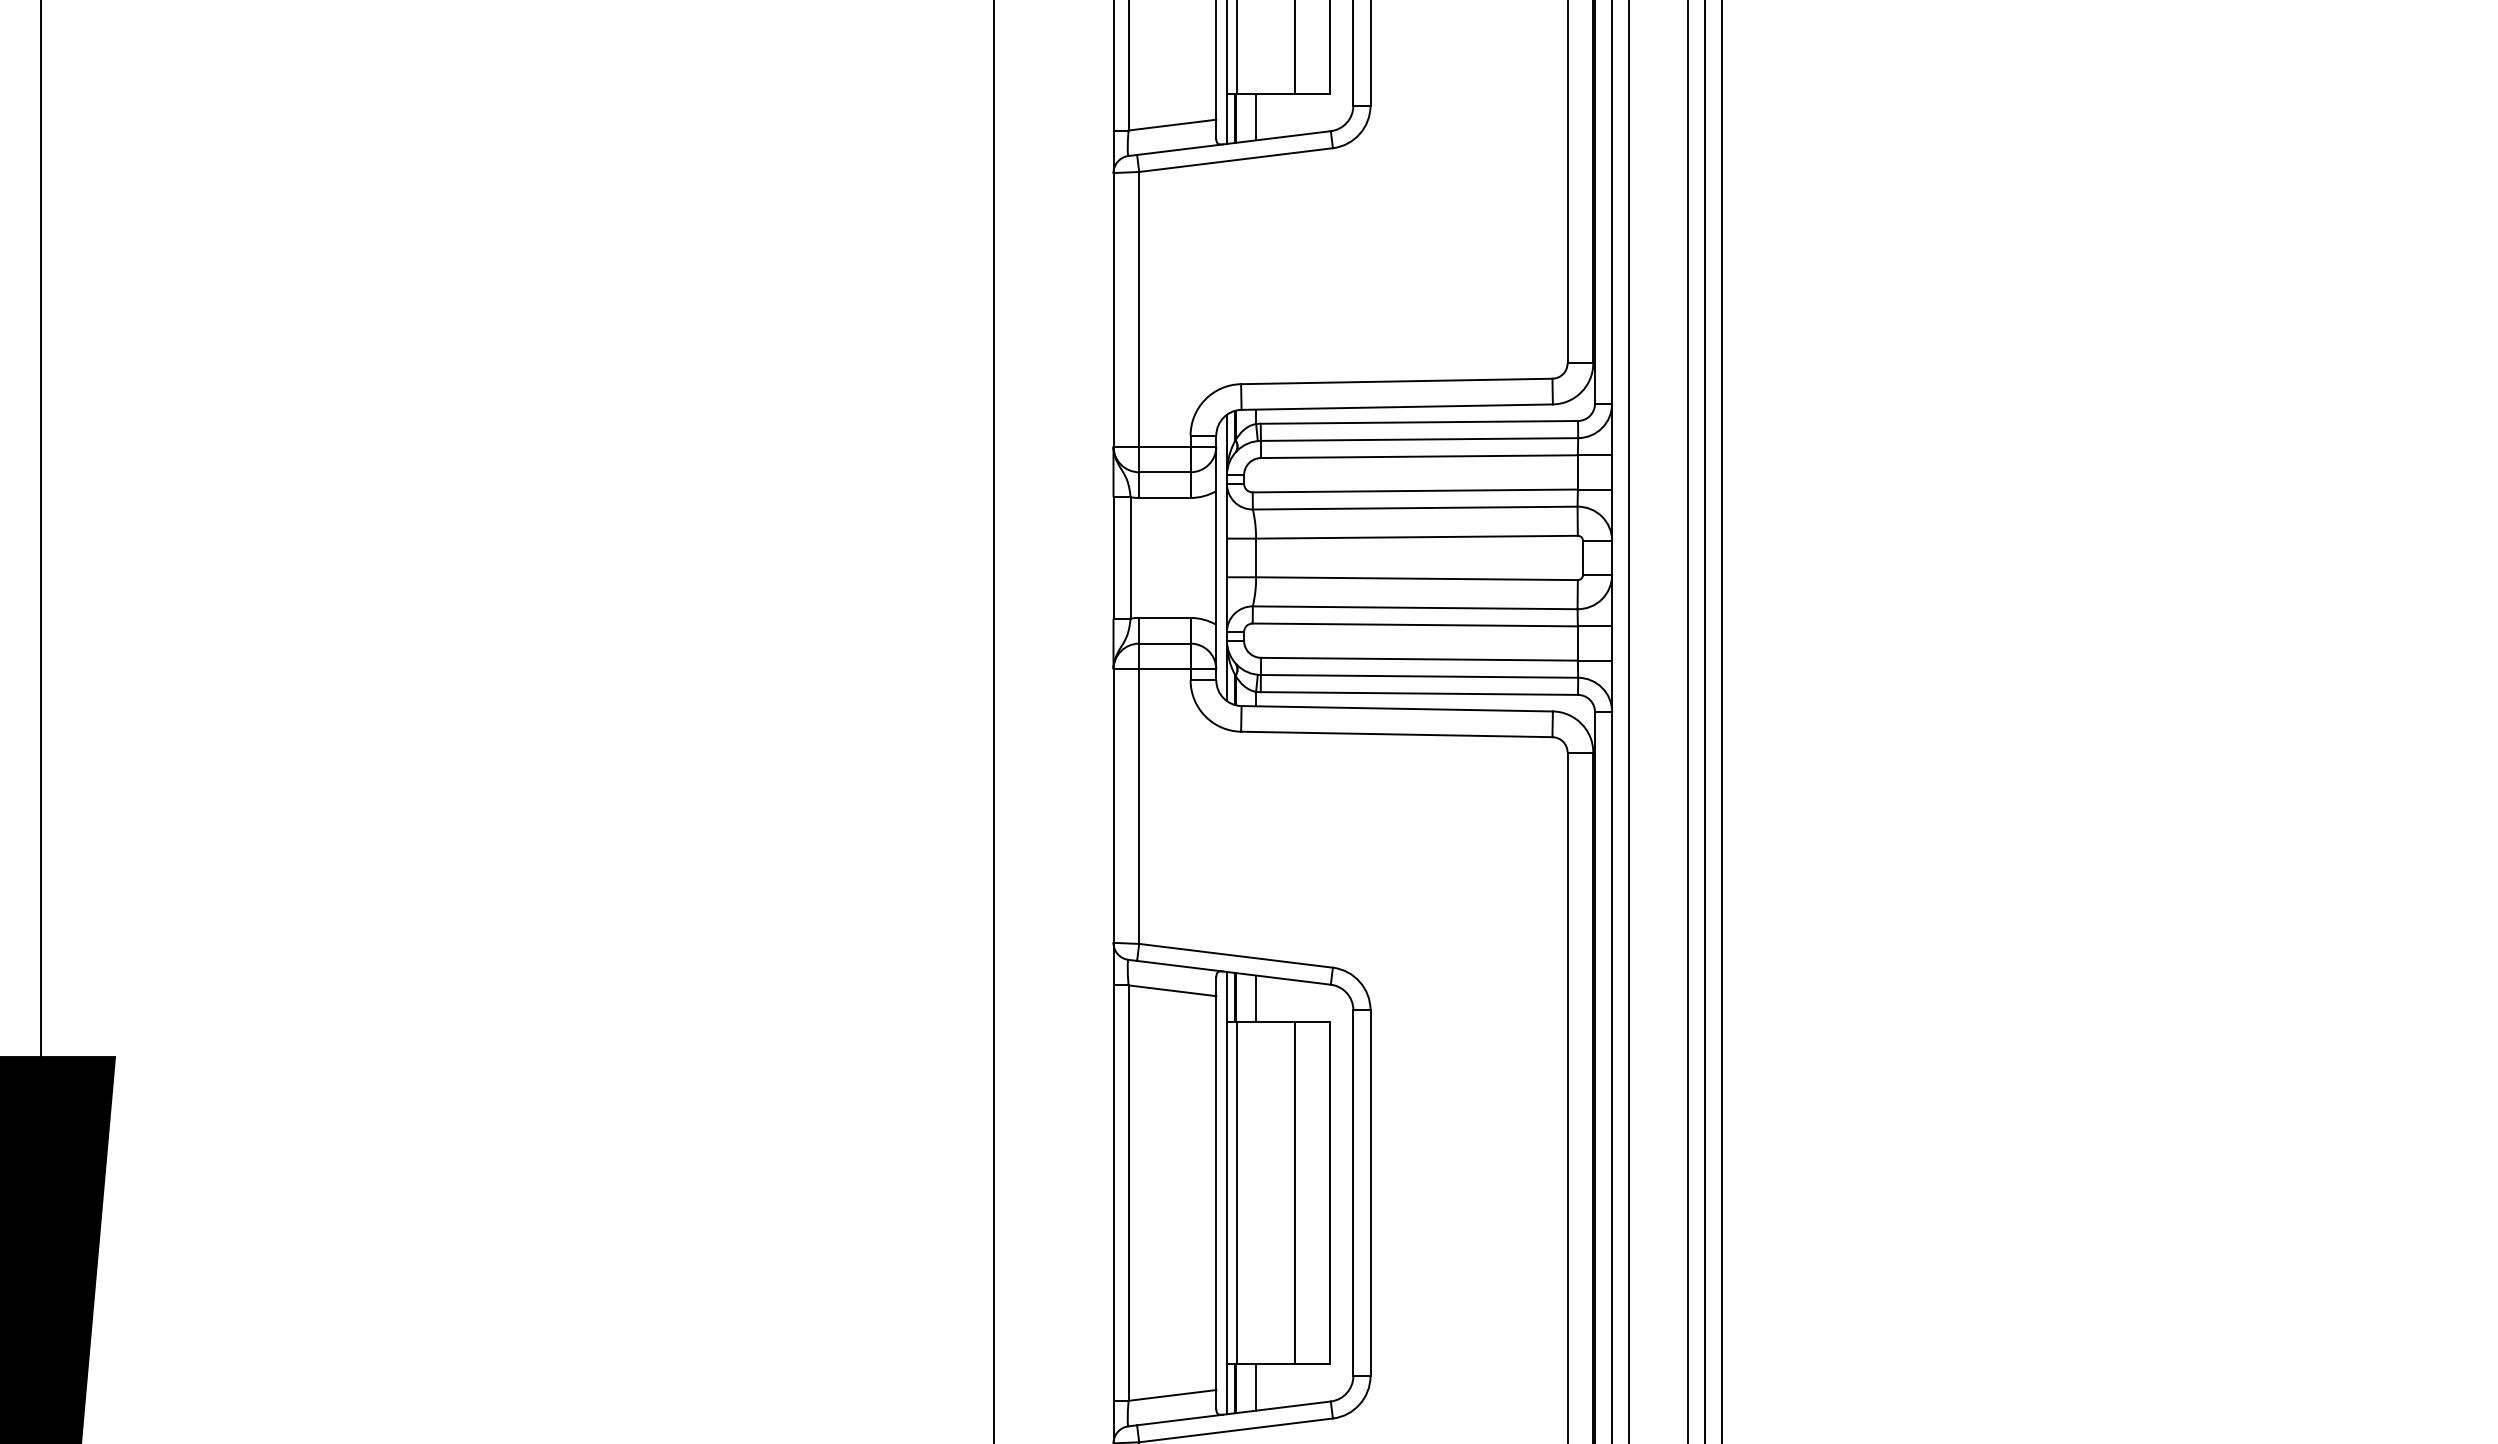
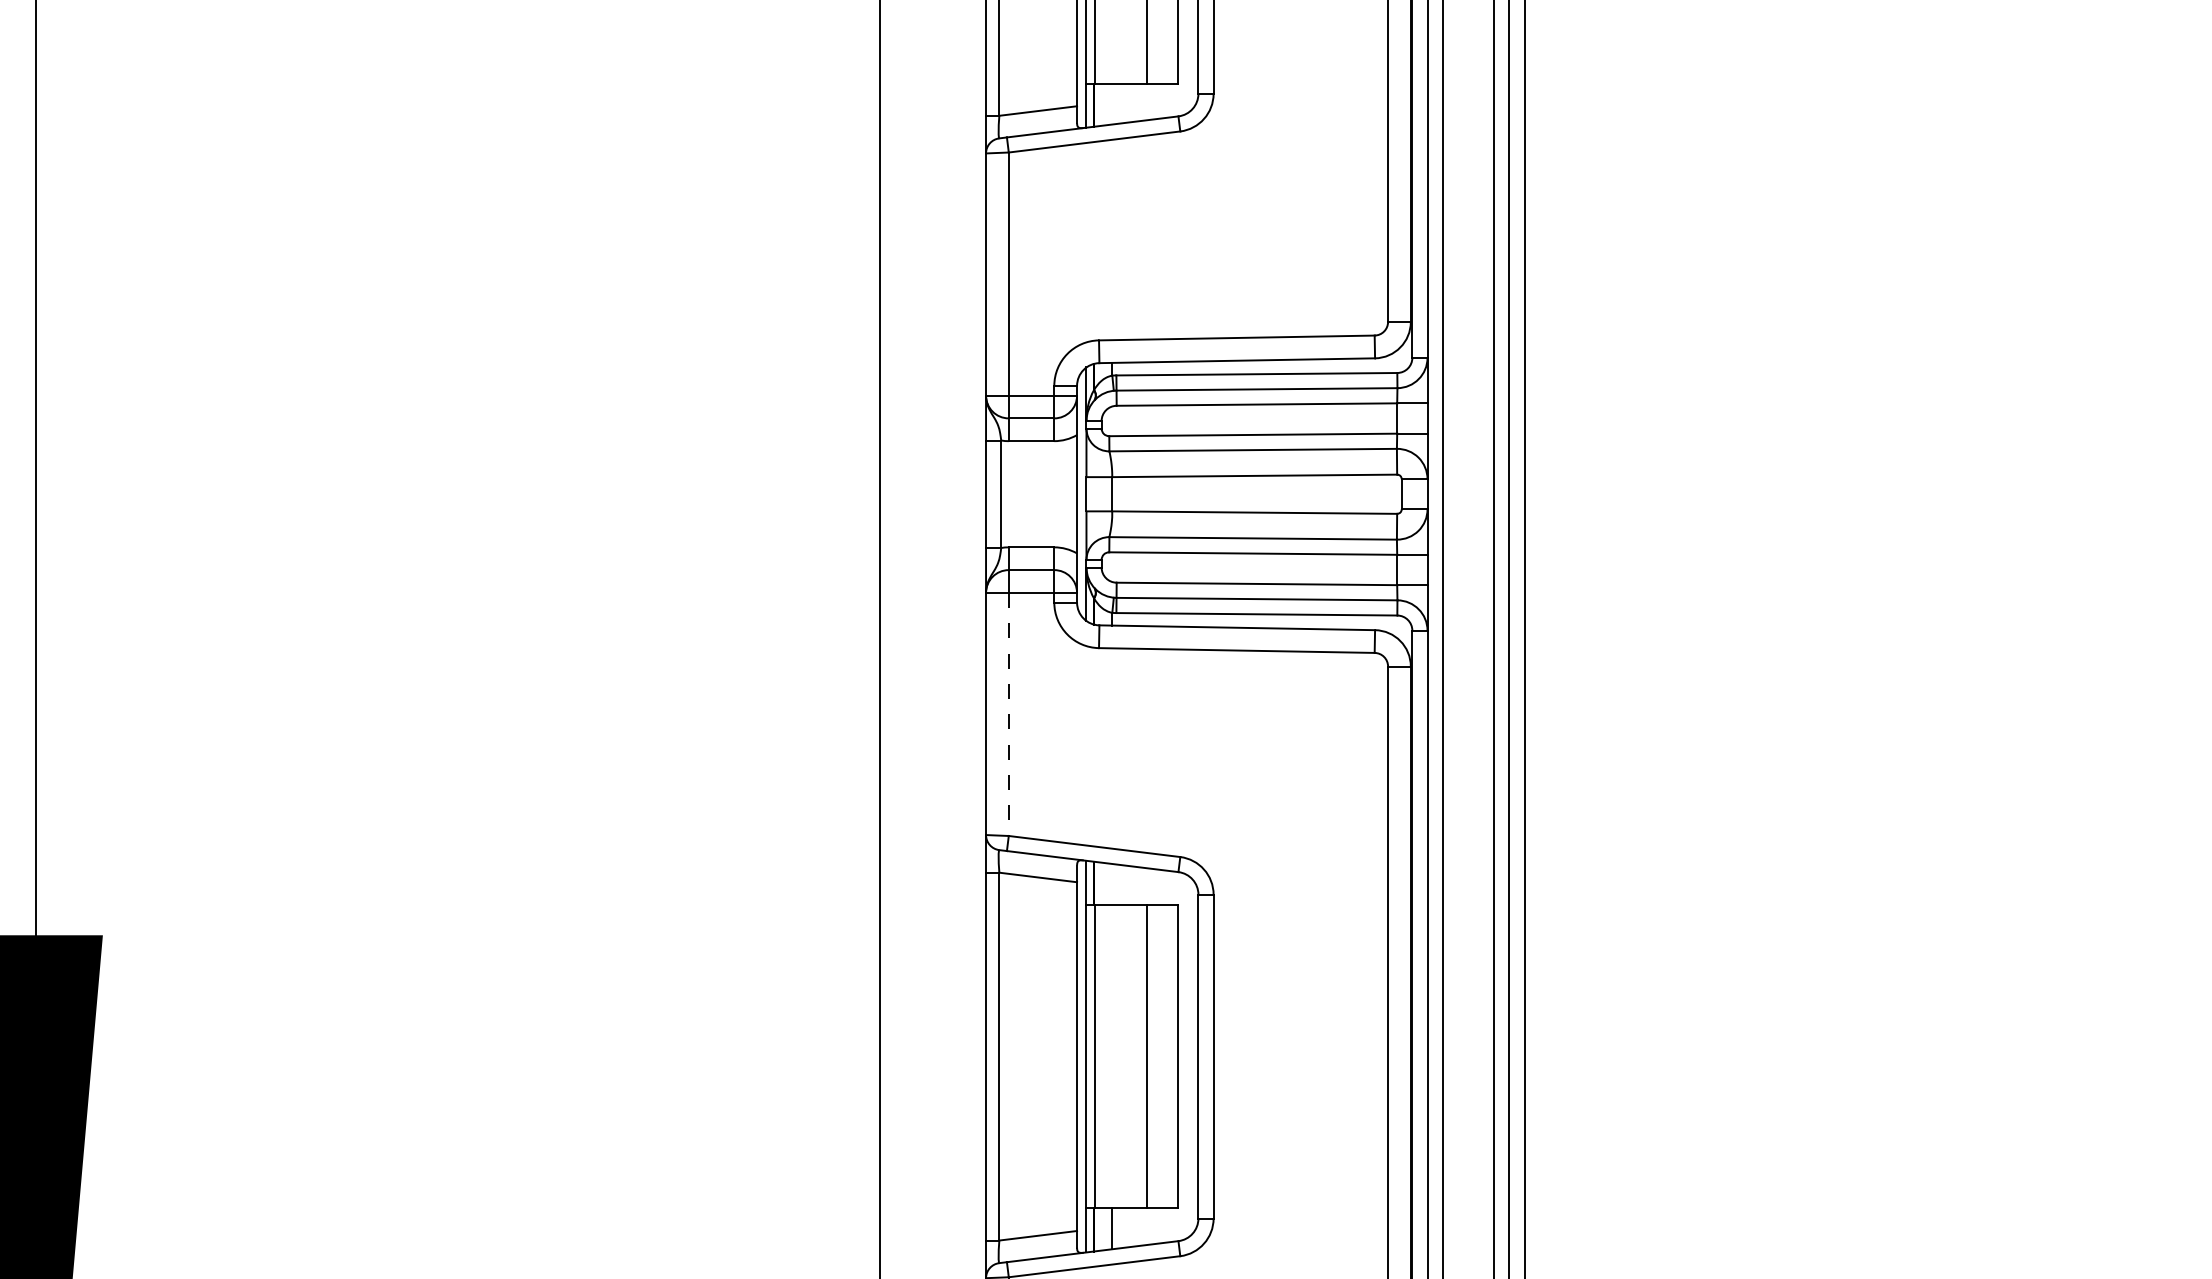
line: (1256, 117) -> (1112, 104), removed
line: (1139, 807) -> (1009, 715), solid -> dashed
line: (1256, 998) -> (1112, 884), removed

